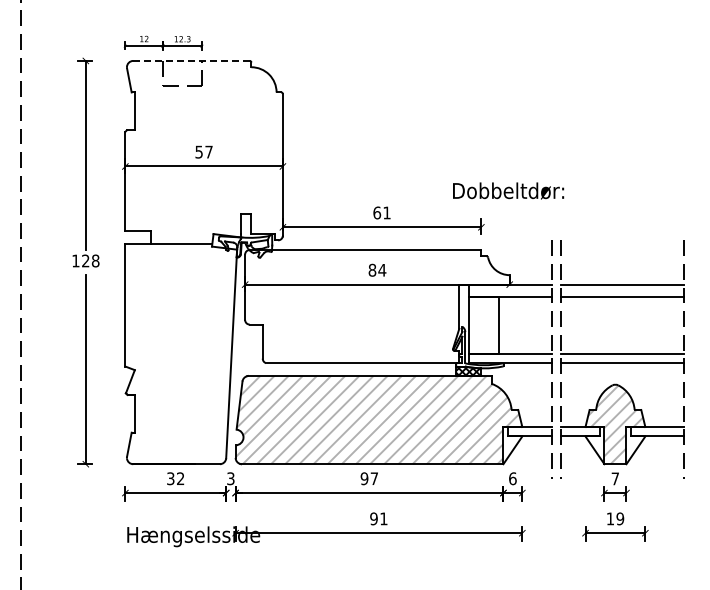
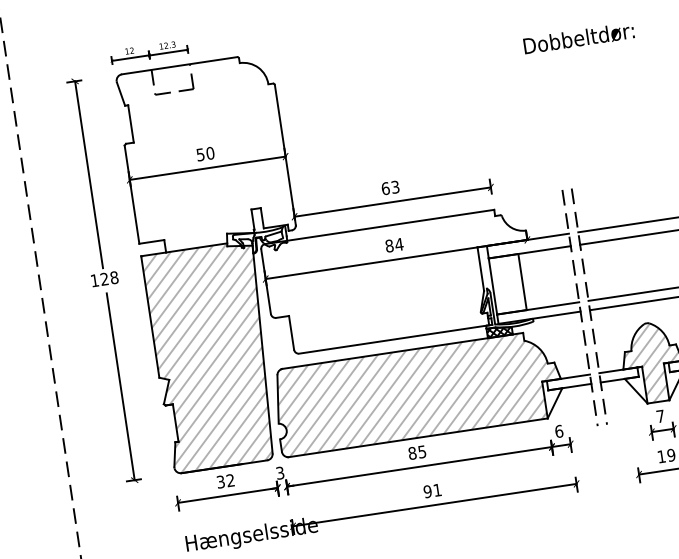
line: (192, 60) -> (180, 65), dashed -> solid
text: (208, 151) -> (209, 152), 57 -> 50
text: (508, 190) -> (578, 37), moved
text: (386, 212) -> (394, 186), 61 -> 63
hatch: (180, 353) -> (211, 356), added
text: (368, 478) -> (416, 452), 97 -> 85

